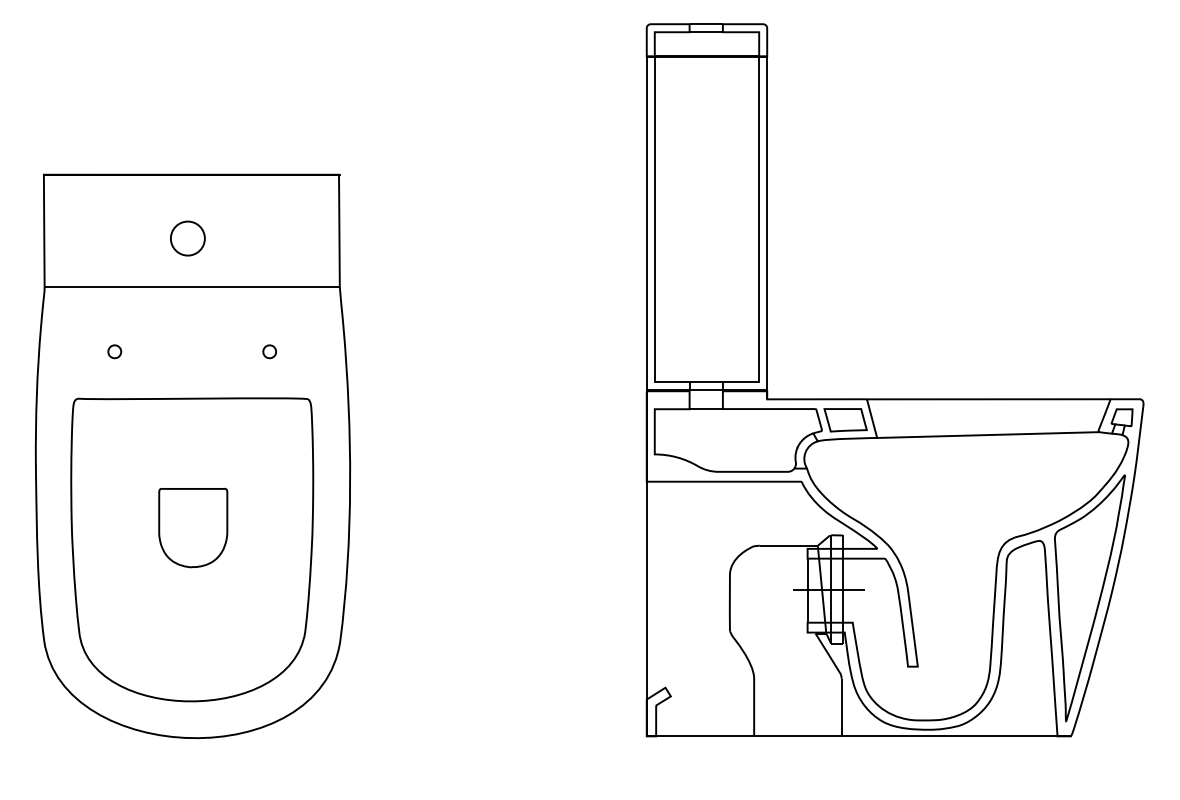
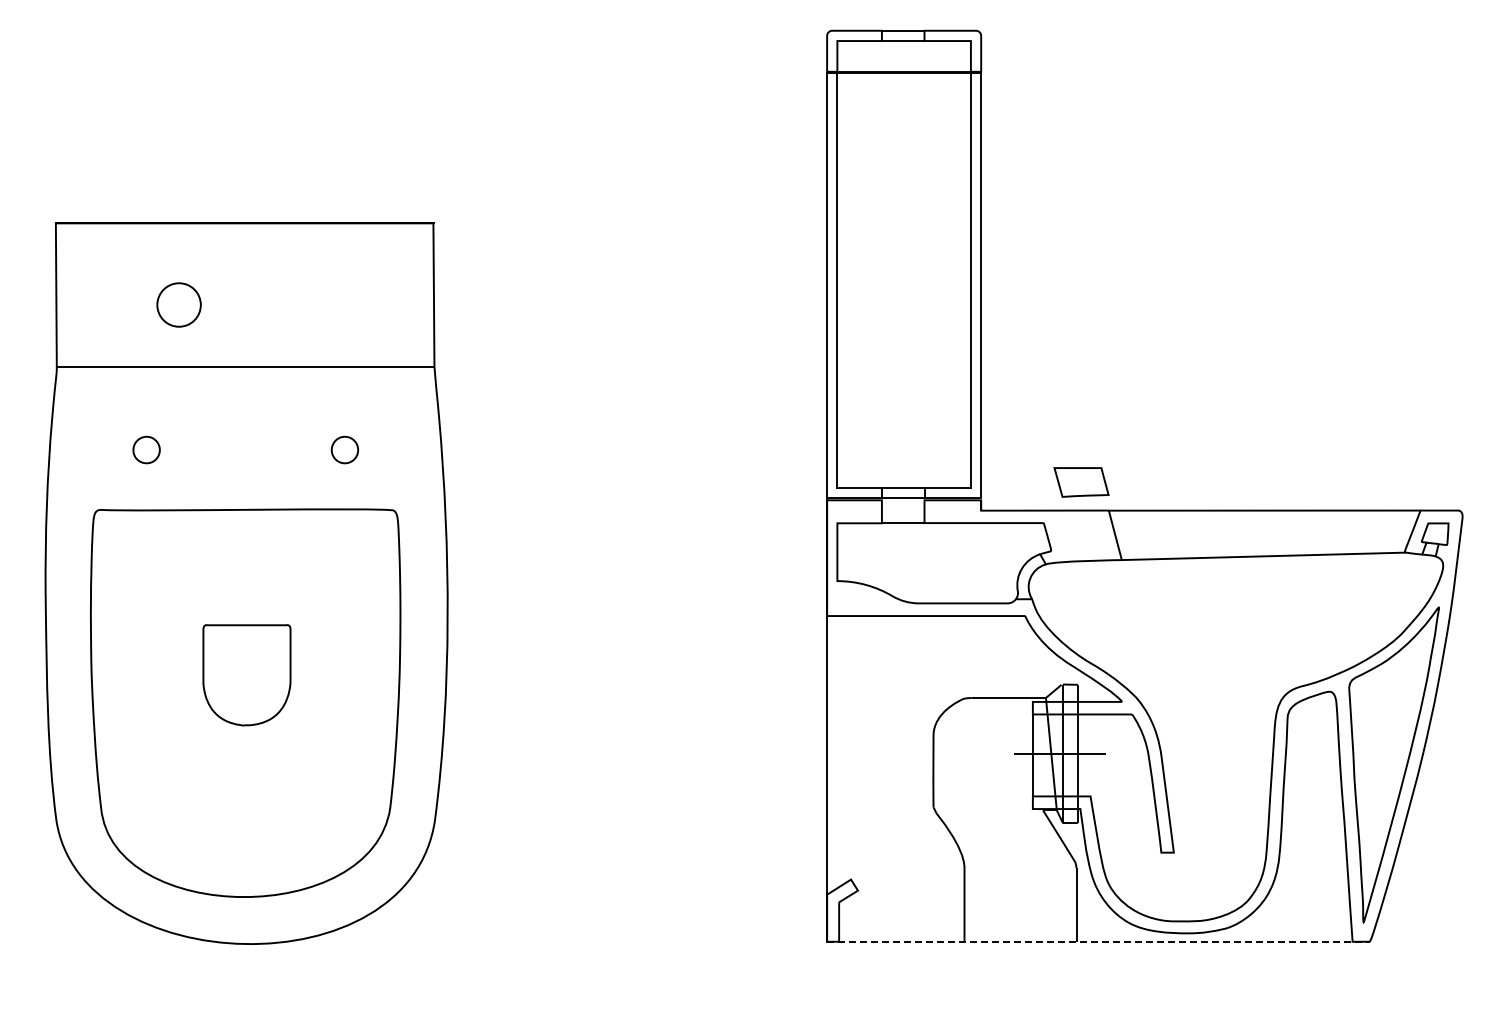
part: (187, 238) -> (178, 304), moved
part: (114, 351) -> (146, 449), size x1.6
part: (269, 351) -> (344, 449), size x1.6
part: (845, 420) -> (1081, 482), moved
line: (858, 736) -> (1098, 941), solid -> dashed

